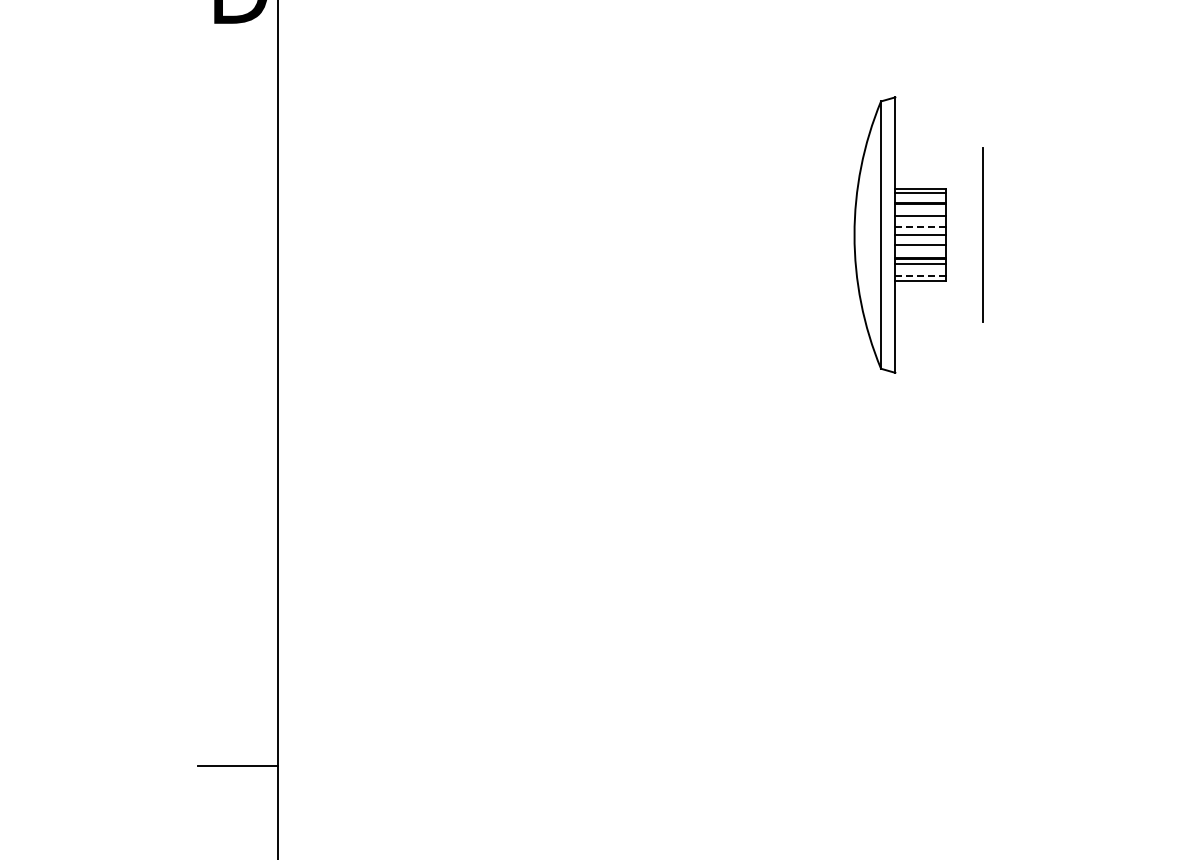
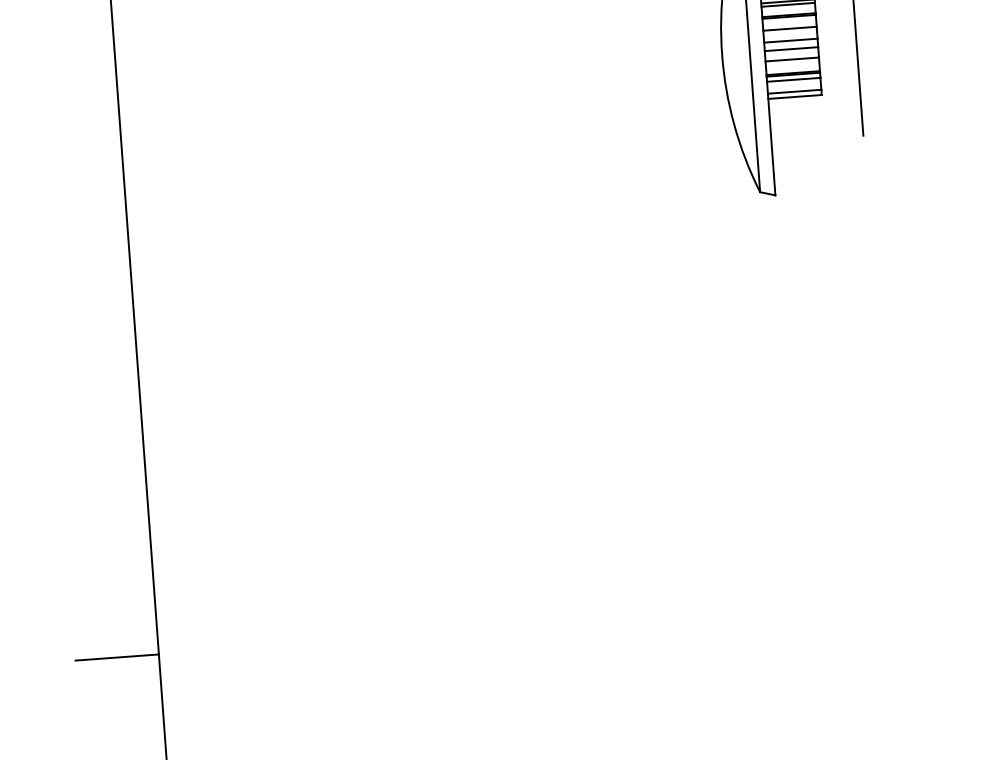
line: (920, 226) -> (790, 40), dashed -> solid
line: (920, 275) -> (794, 91), dashed -> solid

